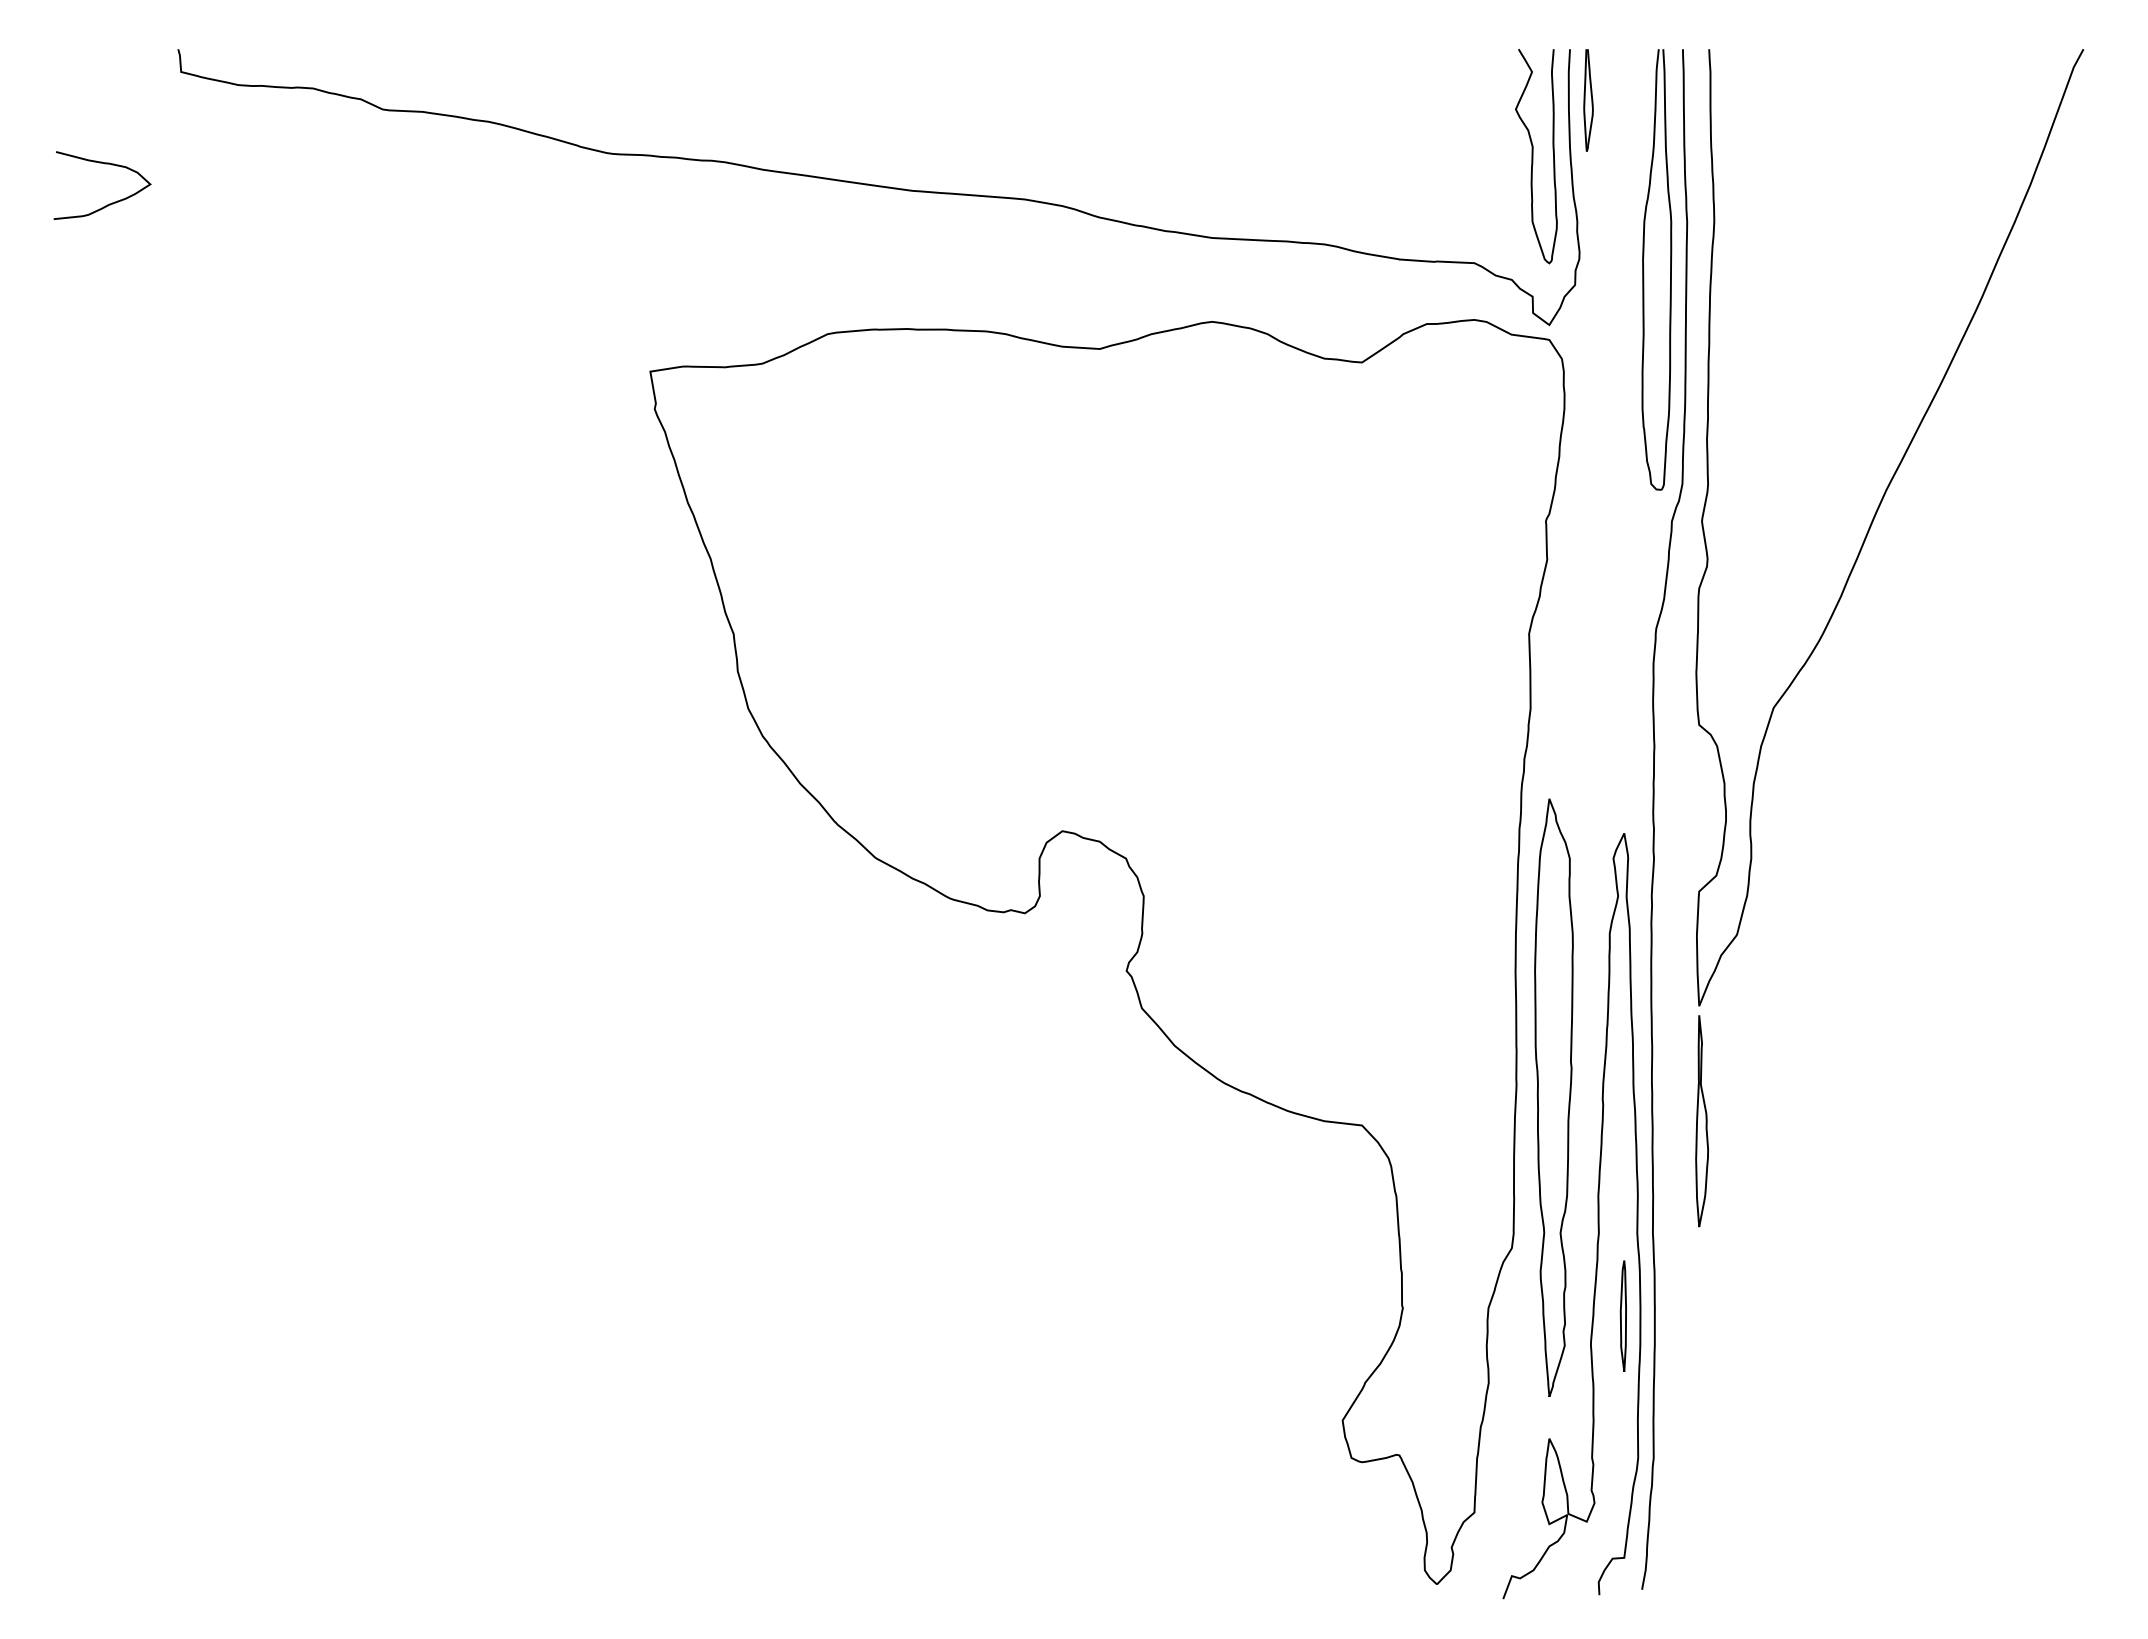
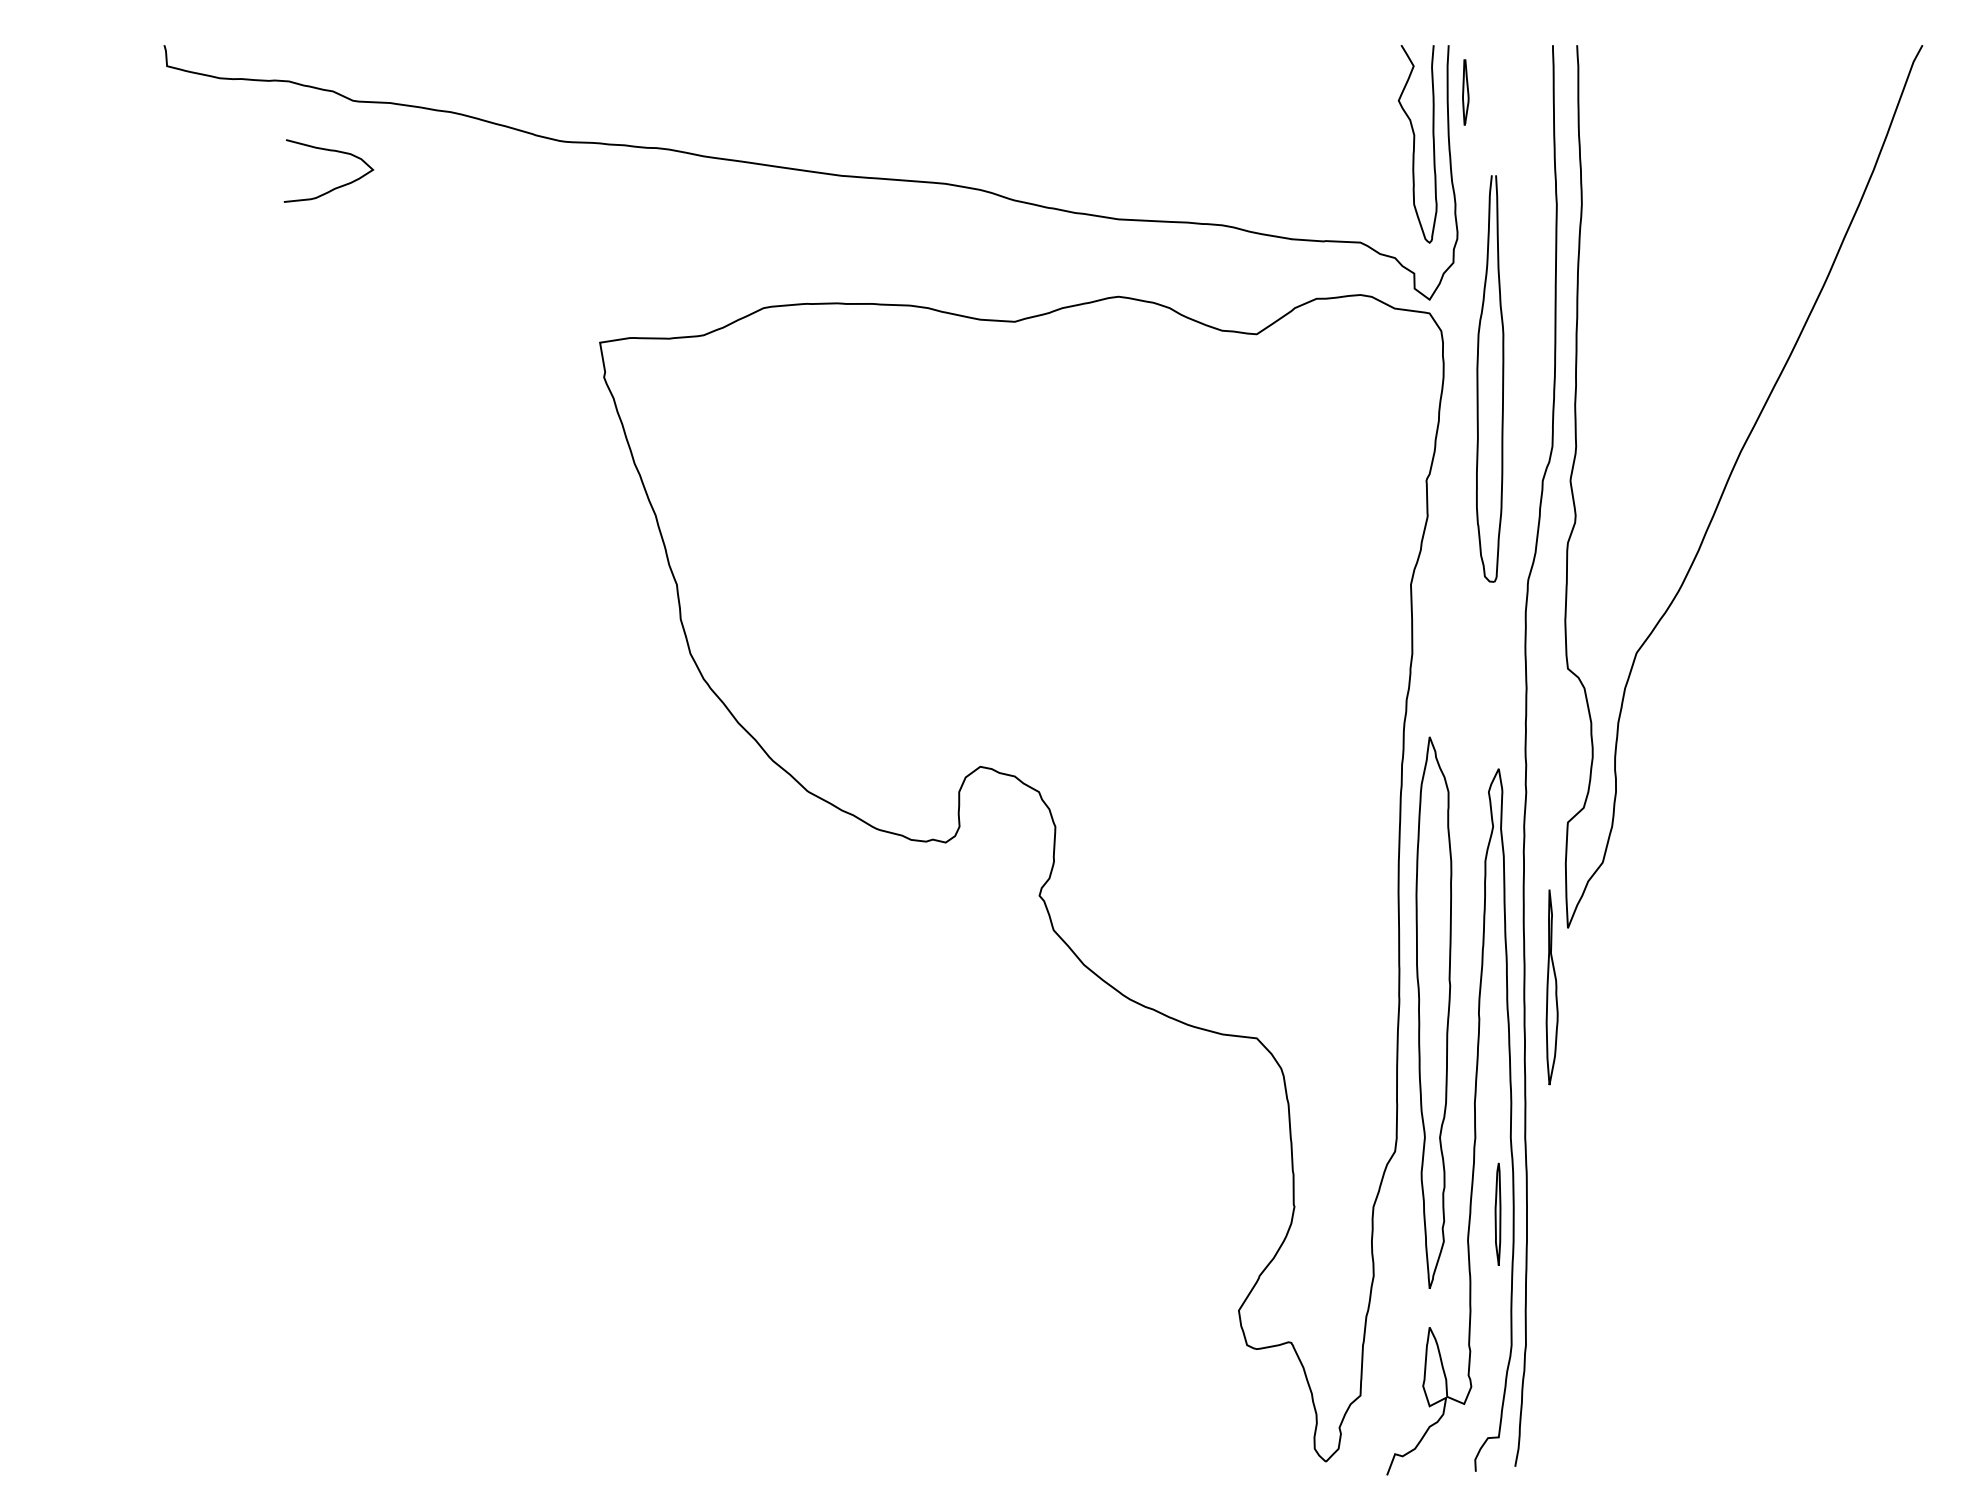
part: (1588, 100) -> (1465, 92), size x0.7
curve: (109, 203) -> (335, 187), moved
part: (1644, 270) -> (1478, 379), moved
part: (1701, 1121) -> (1551, 987), moved

